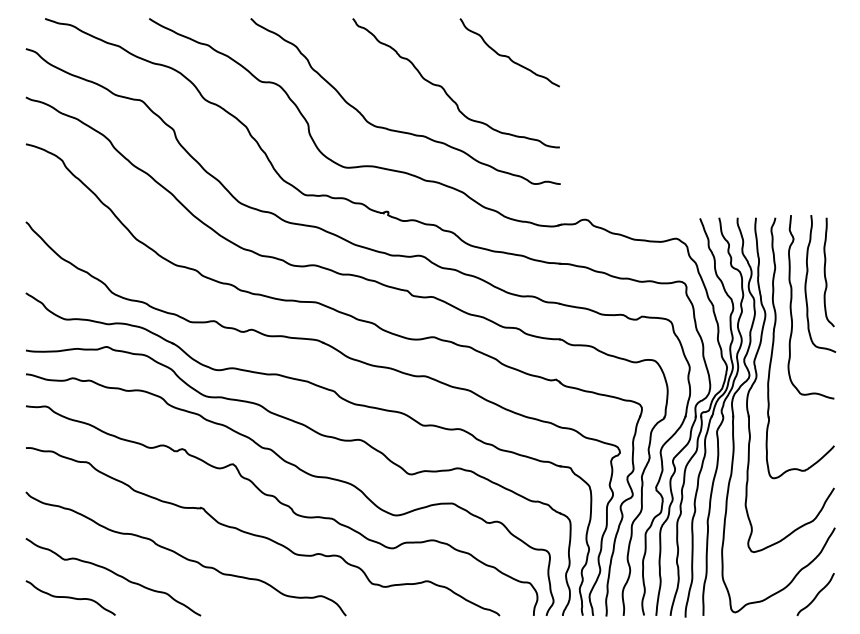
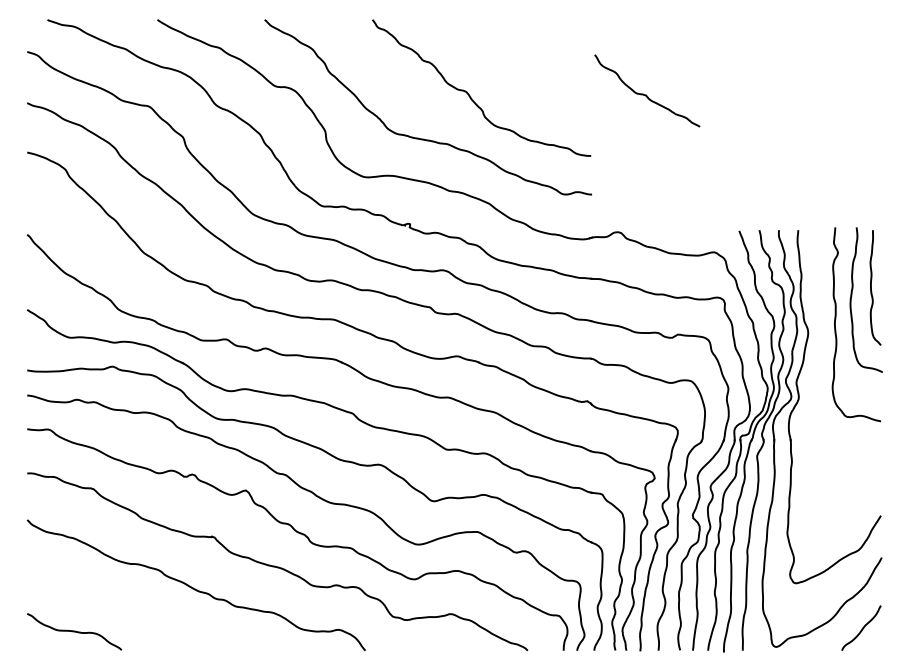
curve: (509, 56) -> (646, 94), moved
part: (774, 344) -> (817, 364), removed
curve: (115, 575) -> (121, 607), removed

